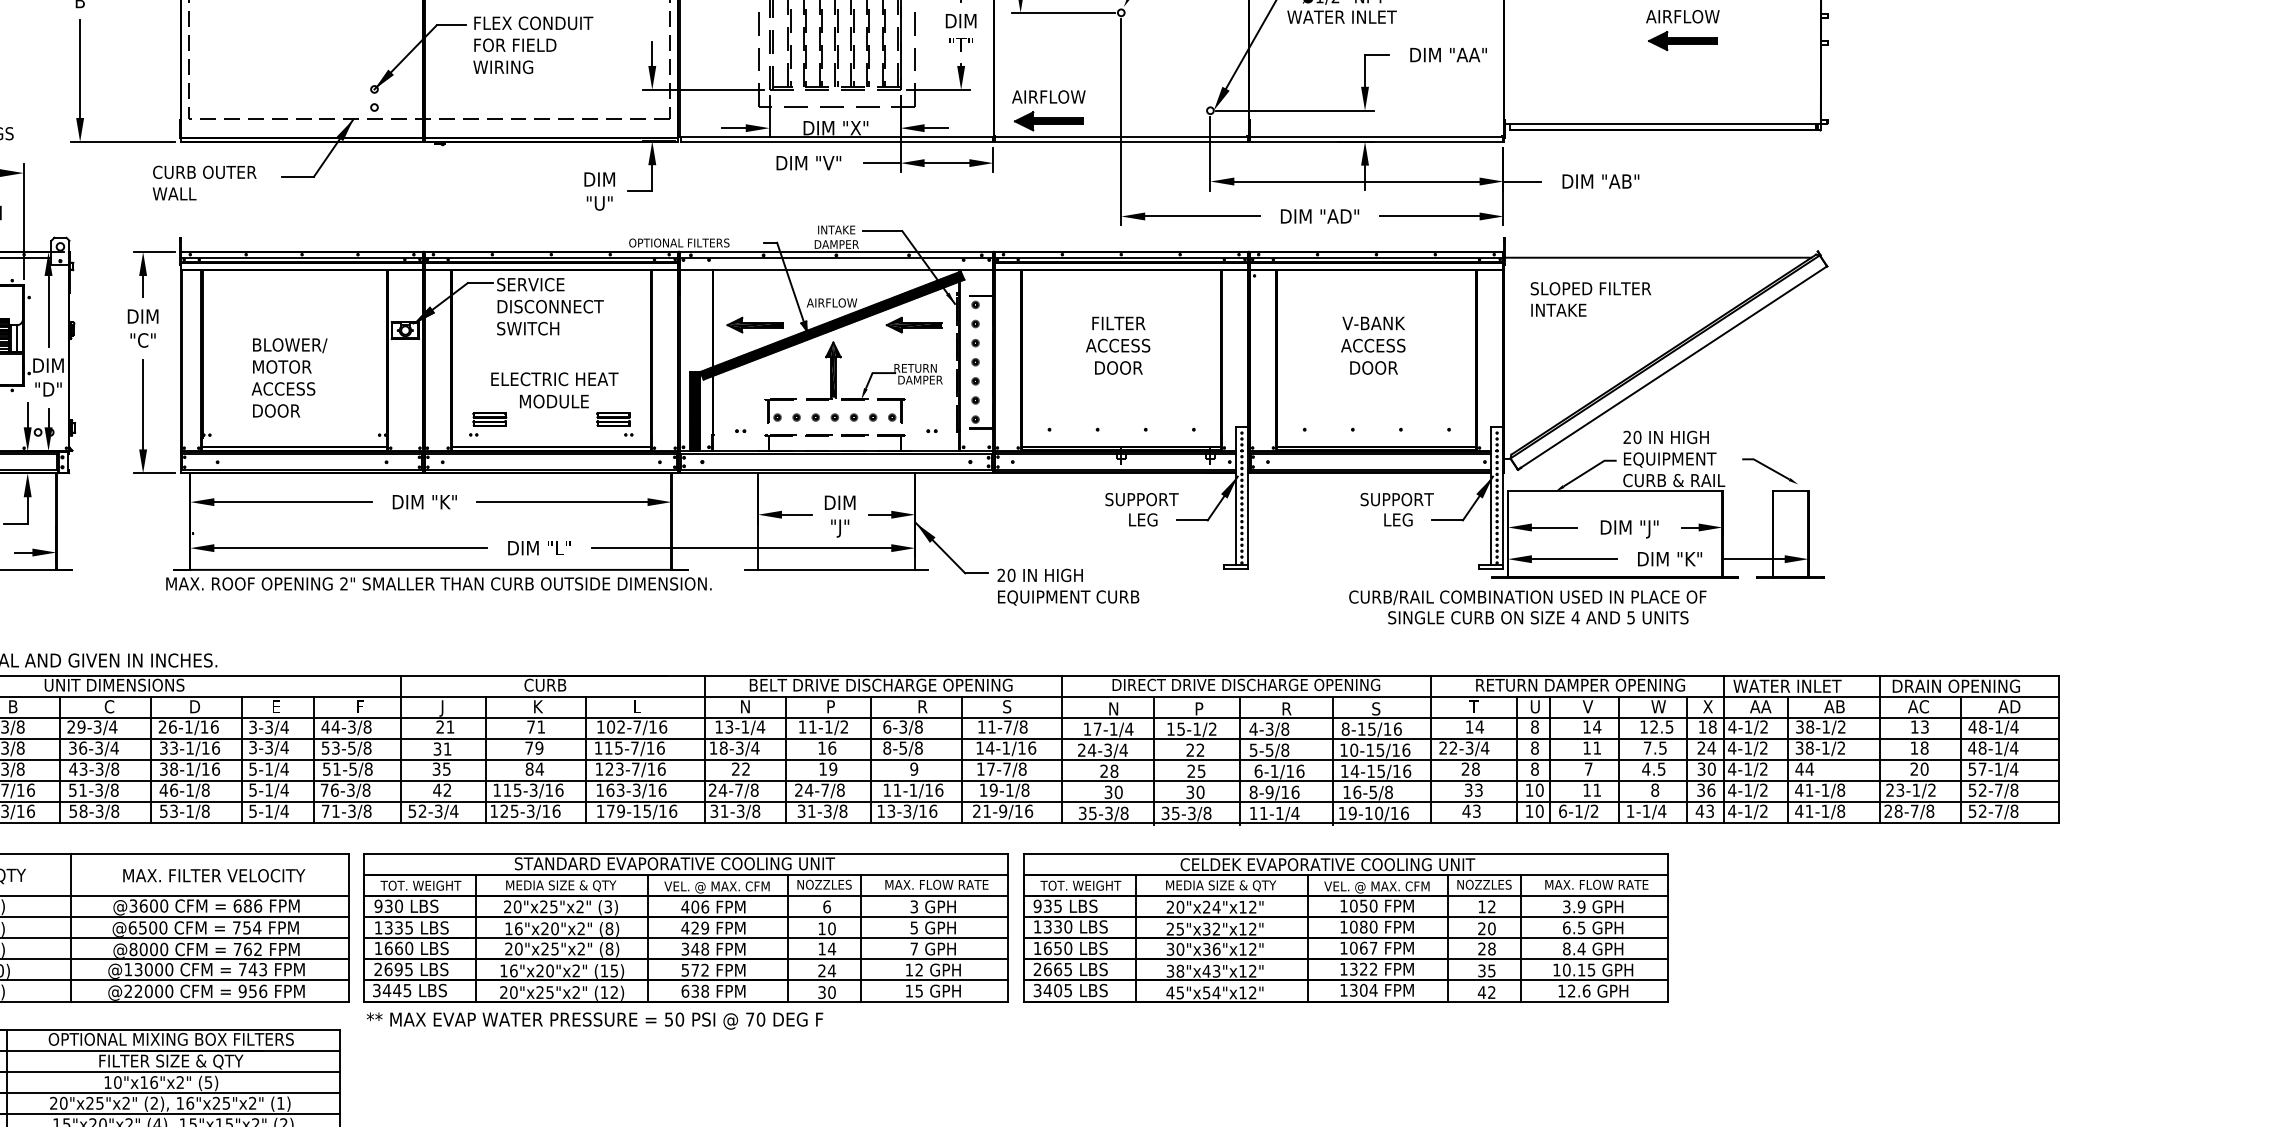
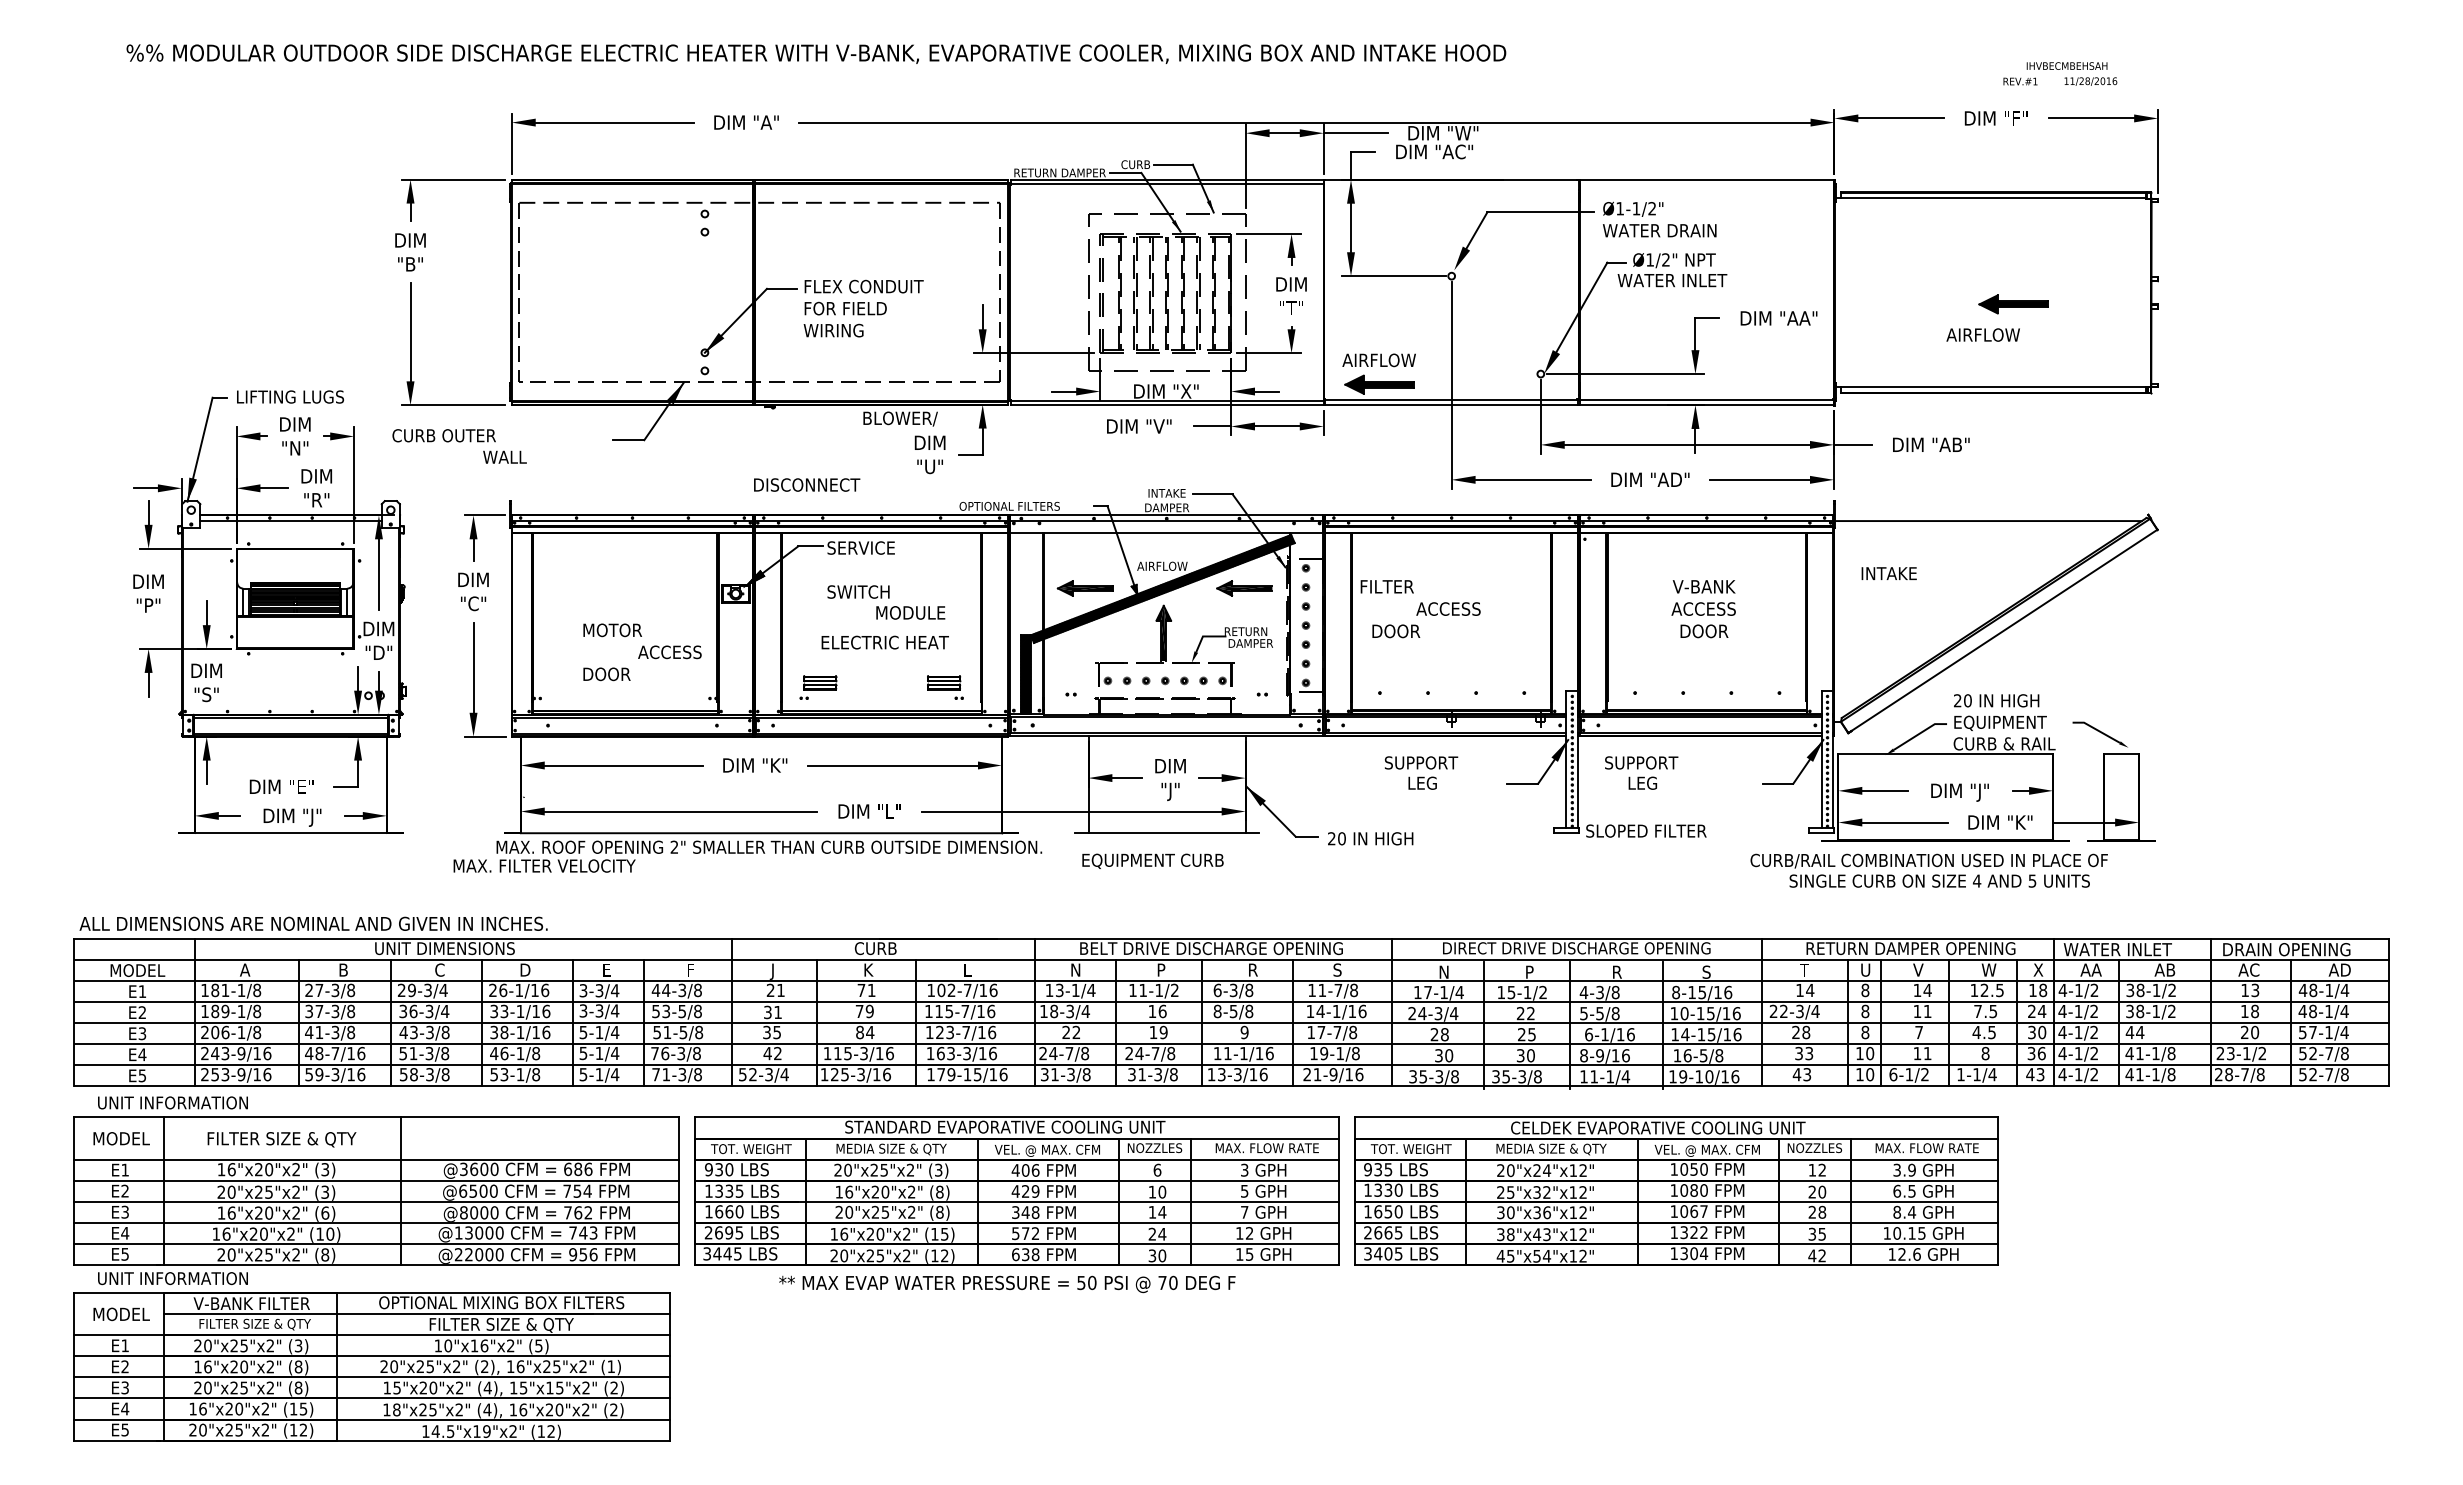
text: (1682, 16) -> (1982, 334), moved
text: (204, 172) -> (443, 435), moved
text: (1591, 288) -> (1646, 830), moved
text: (551, 306) -> (807, 484), moved
text: (1118, 323) -> (1386, 586), moved
text: (290, 345) -> (900, 418), moved
text: (1119, 368) -> (1396, 631), moved
text: (283, 389) -> (669, 652), moved
text: (554, 401) -> (910, 612), moved
text: (1142, 509) -> (1421, 772), moved
text: (1397, 509) -> (1641, 772), moved
text: (1068, 597) -> (1152, 860), moved
text: (1527, 607) -> (1928, 870), moved
text: (214, 875) -> (544, 865), moved
text: (595, 1021) -> (1007, 1284), moved

